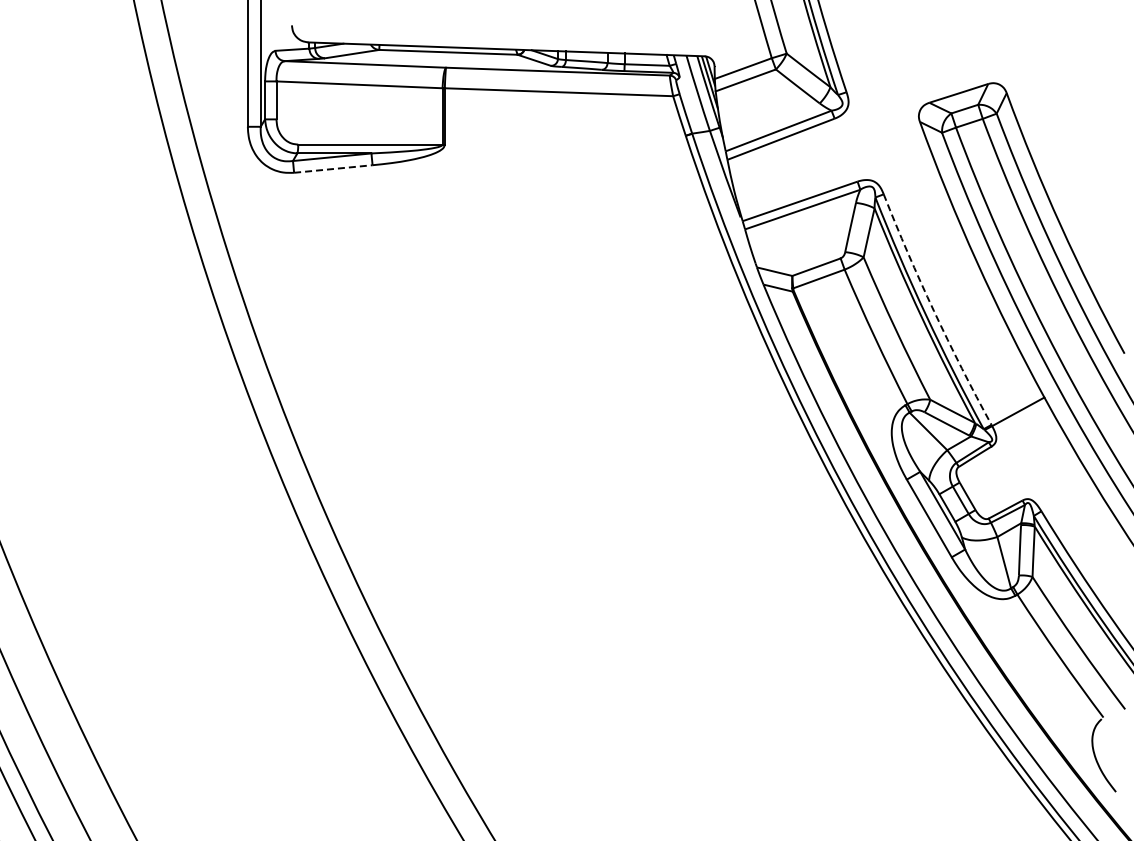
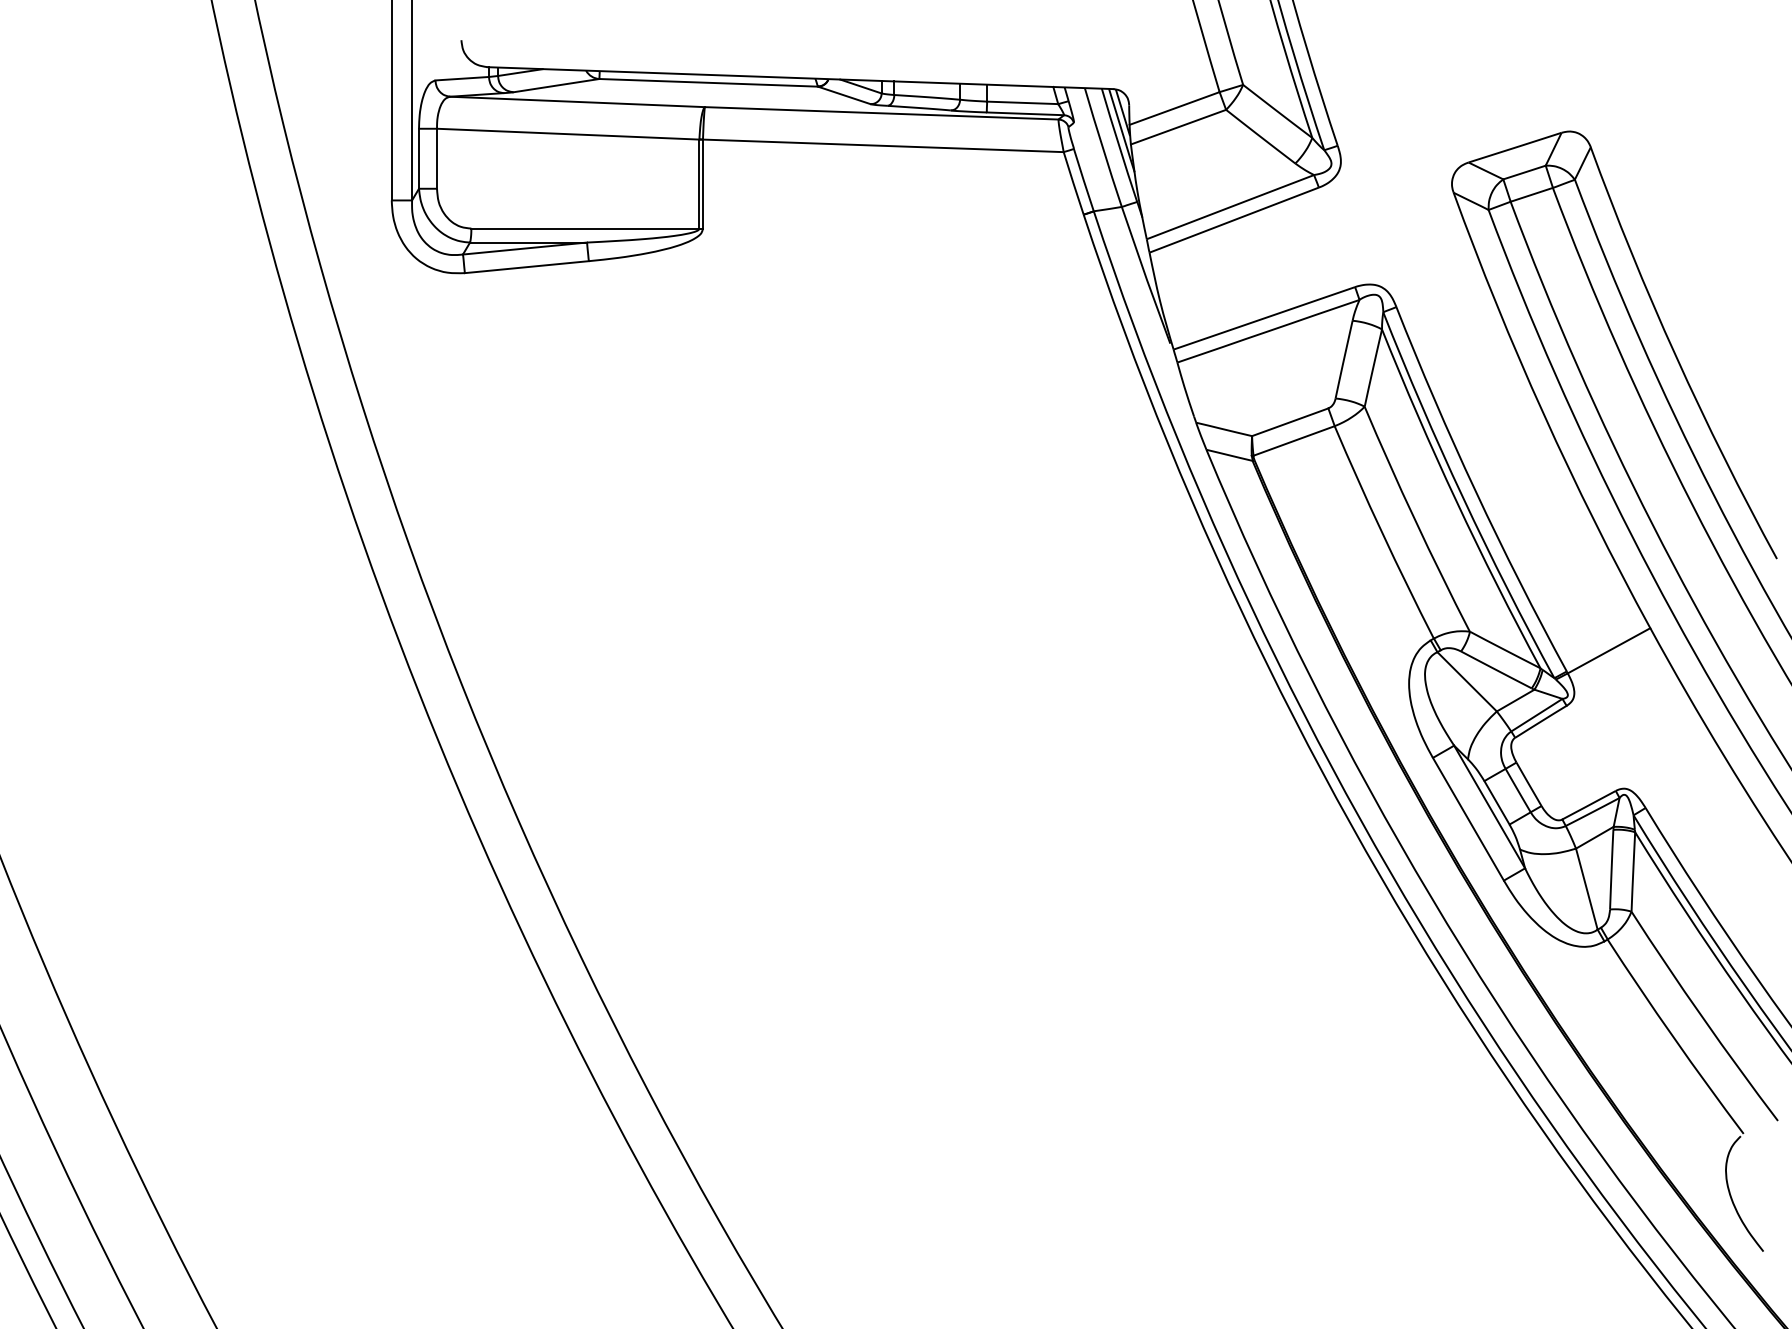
line: (333, 168) -> (527, 266), dashed -> solid
arc: (934, 311) -> (1476, 492), dashed -> solid

